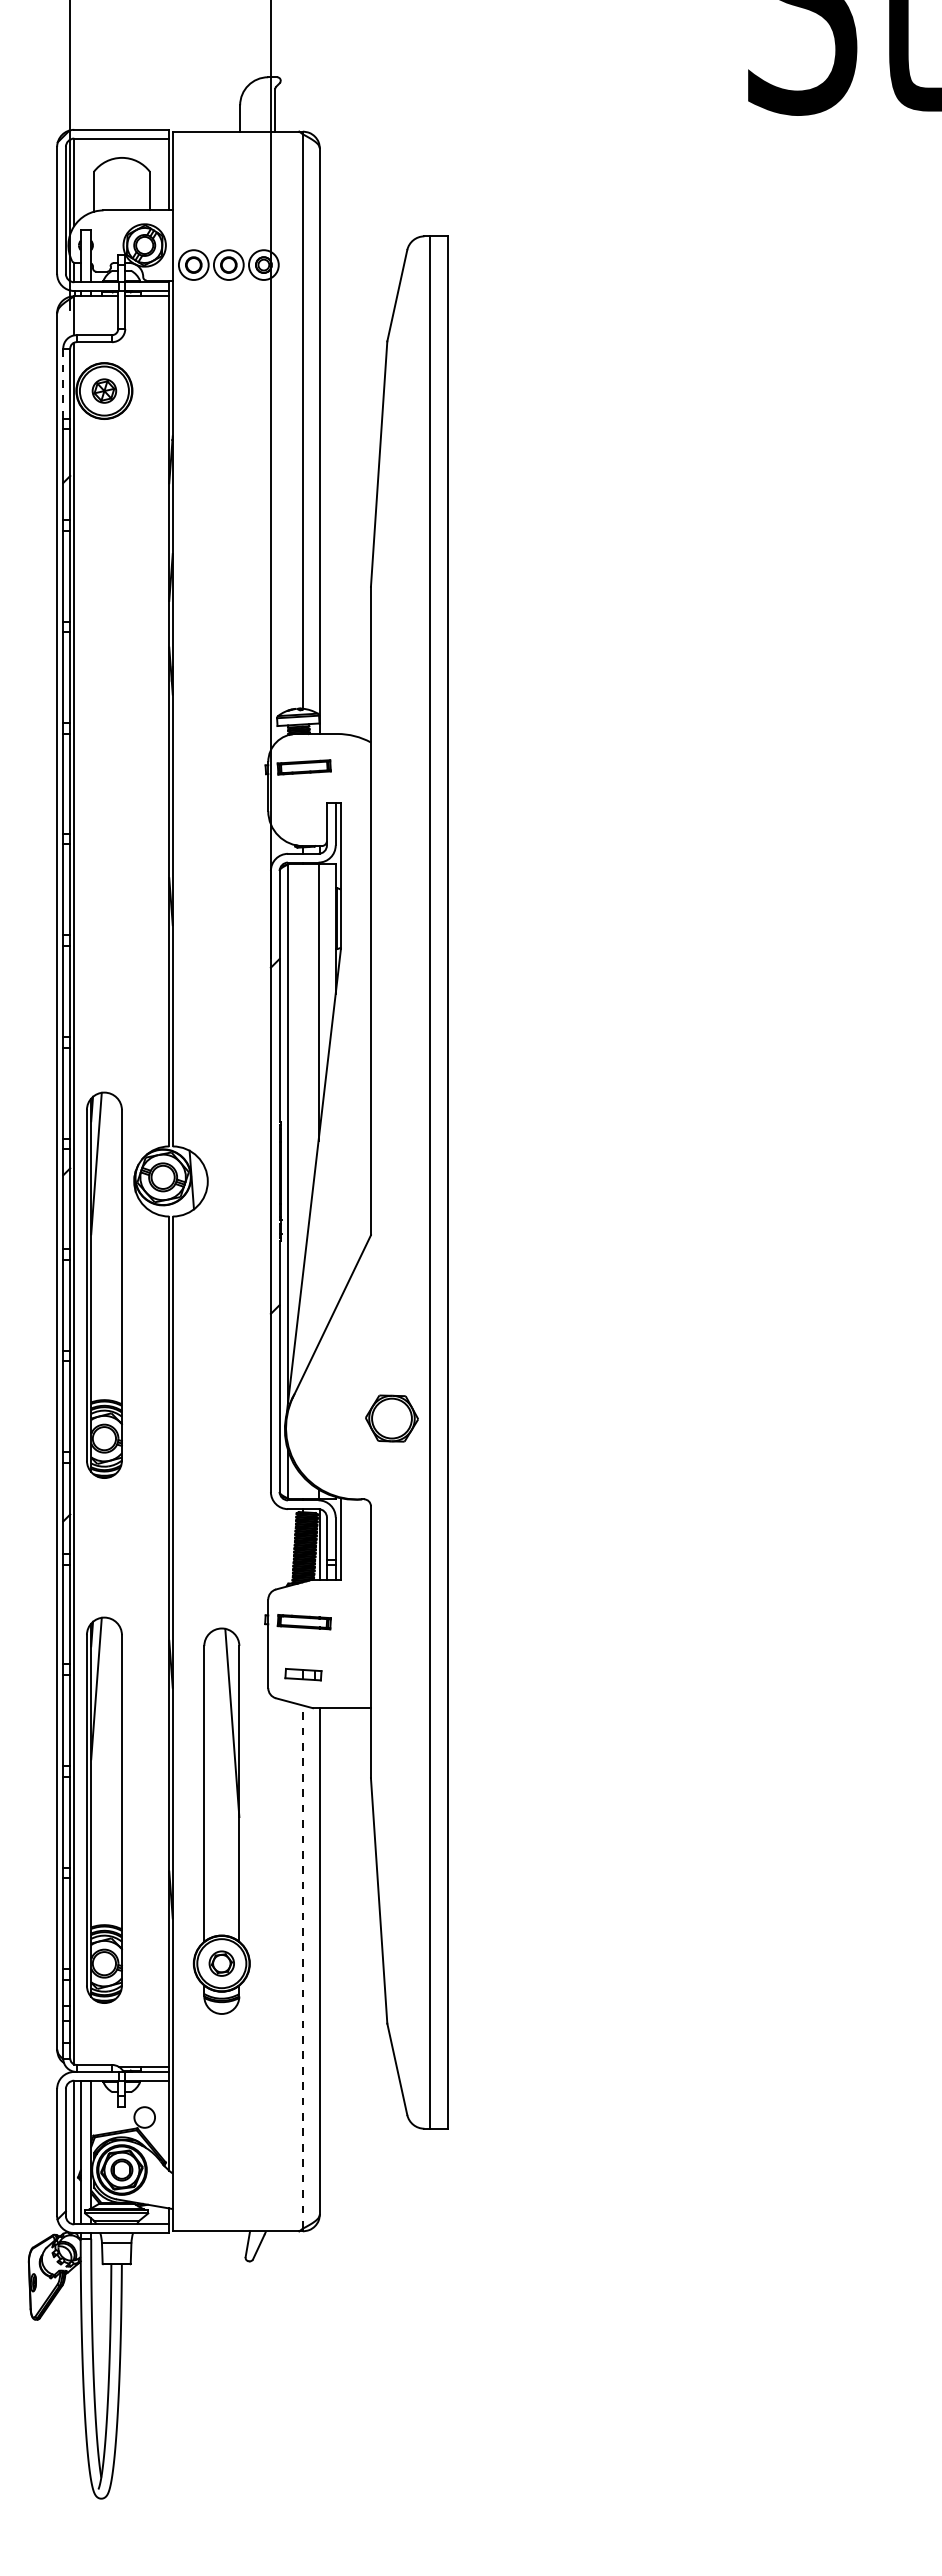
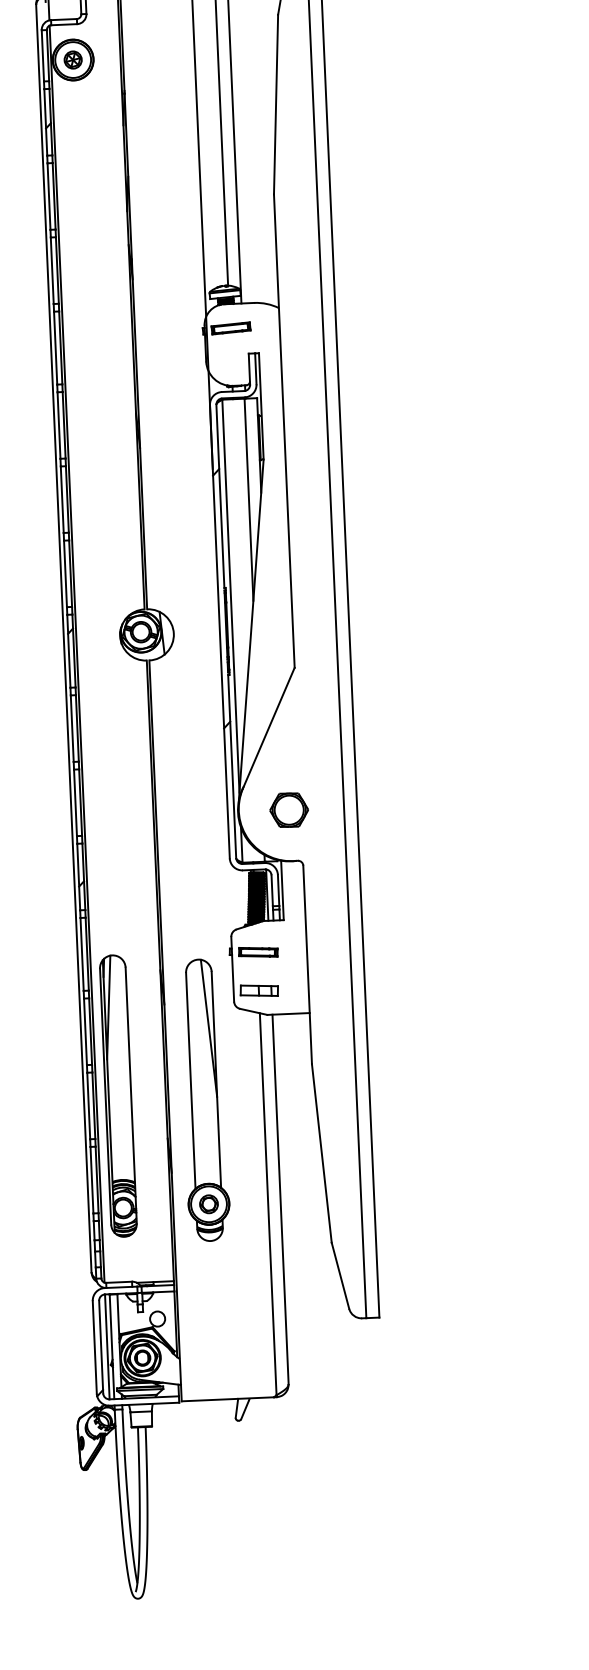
line: (63, 383) -> (43, 55), dashed -> solid
part: (104, 1284) -> (101, 712), removed
part: (391, 1418) -> (288, 810), moved
part: (303, 1674) -> (259, 990), size x1.43
line: (302, 1967) -> (268, 1204), dashed -> solid

